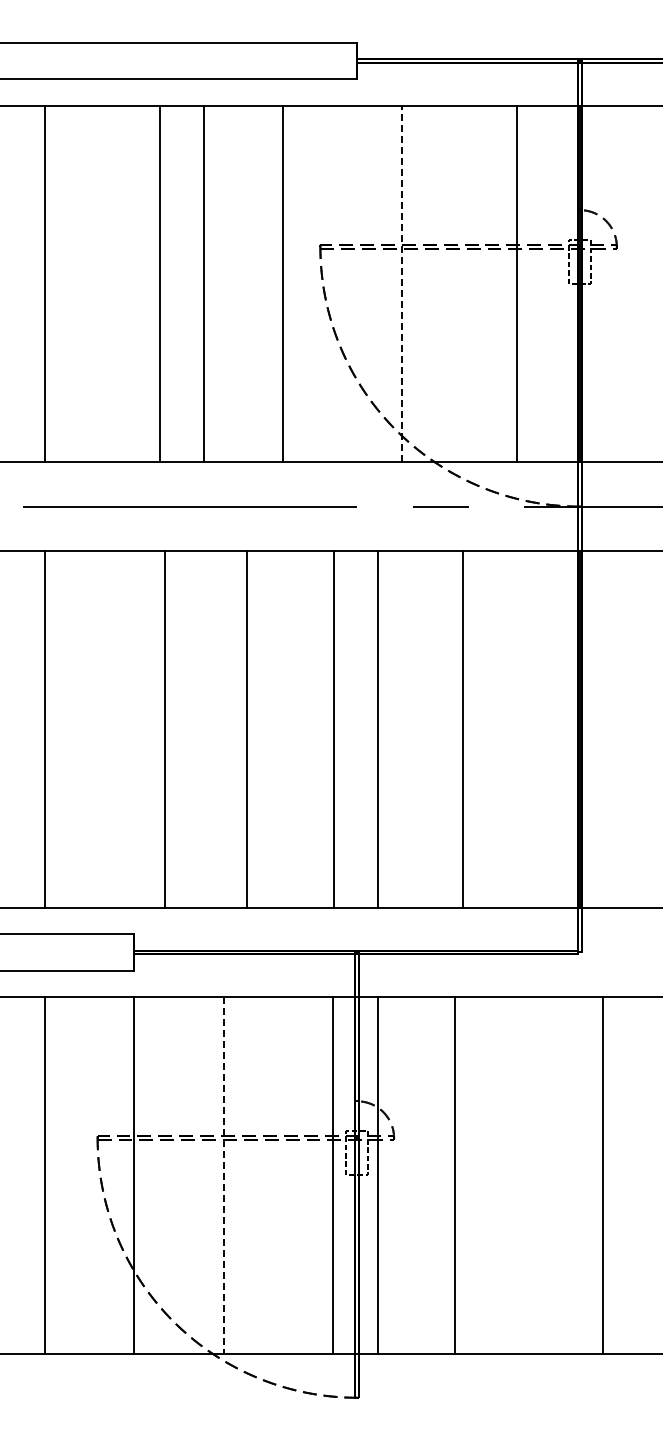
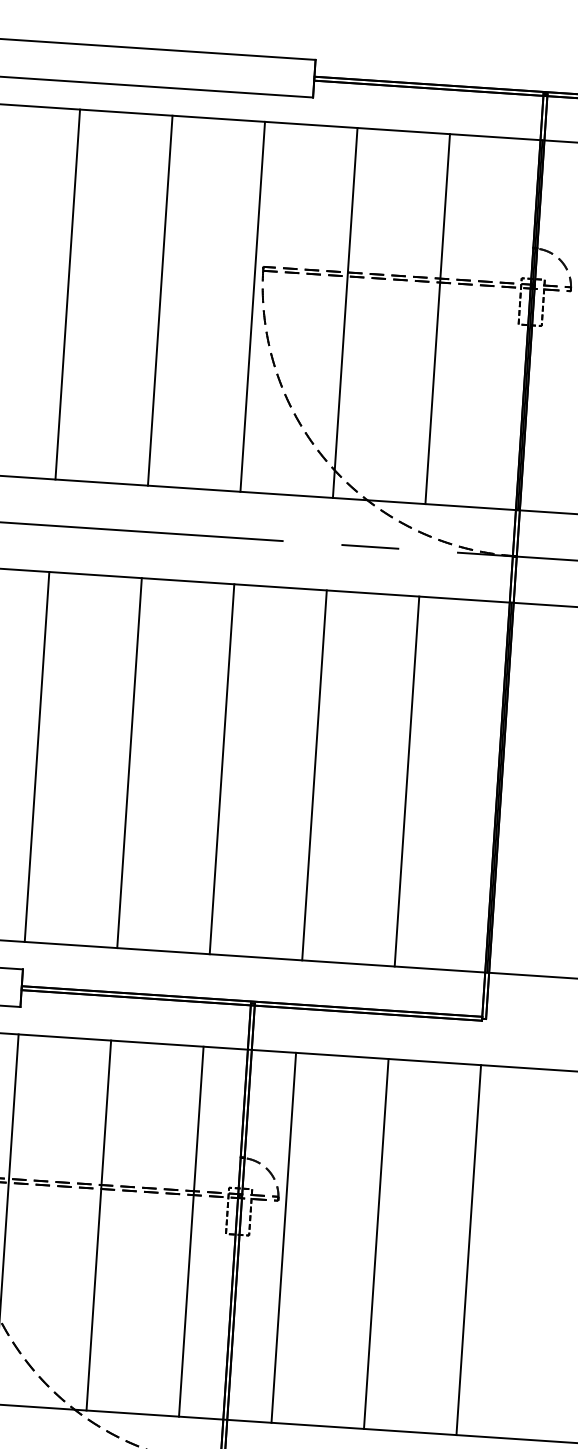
line: (160, 283) -> (67, 293), moved
line: (203, 283) -> (160, 300), moved
line: (282, 283) -> (252, 306), moved
line: (401, 283) -> (344, 312), dashed -> solid
line: (516, 283) -> (437, 318), moved
line: (165, 729) -> (37, 756), moved
line: (246, 729) -> (129, 762), moved
line: (333, 729) -> (221, 769), moved
line: (377, 729) -> (314, 775), moved
line: (462, 729) -> (406, 781), moved
line: (223, 1175) -> (98, 1225), dashed -> solid
line: (332, 1175) -> (191, 1231), moved
line: (377, 1175) -> (283, 1238), moved
line: (454, 1175) -> (375, 1244), moved
line: (603, 1175) -> (469, 1250), moved

